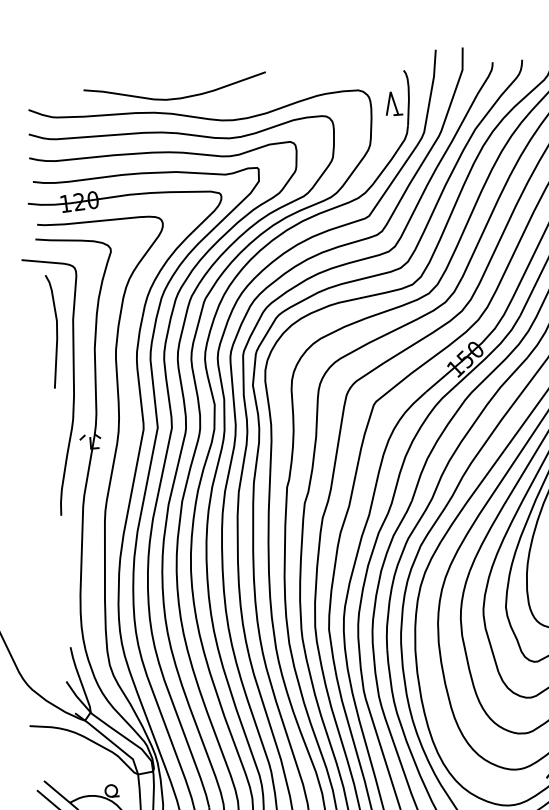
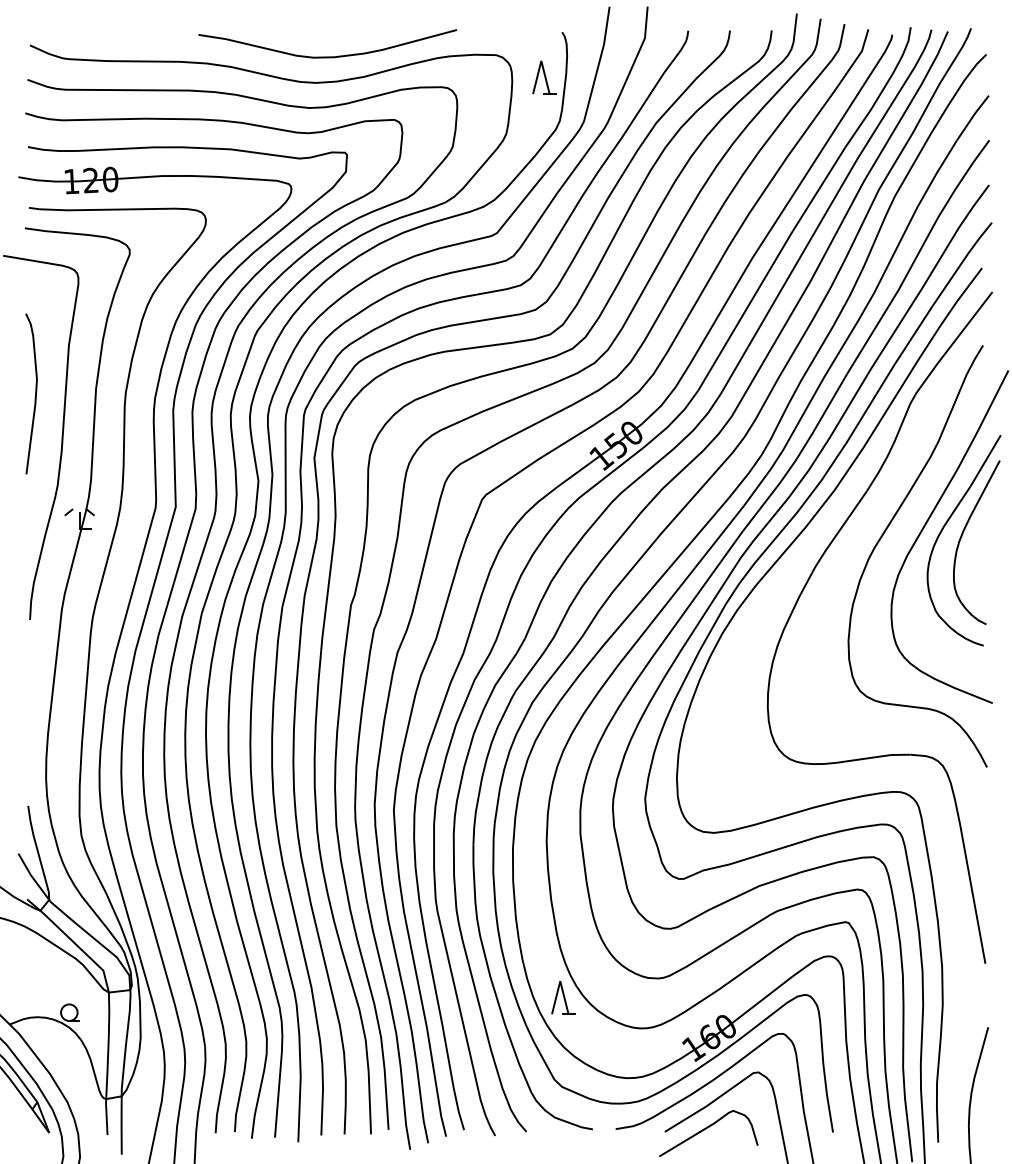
curve: (175, 98) -> (327, 56), moved
curve: (56, 331) -> (35, 393), moved
part: (459, 752) -> (563, 997), added

